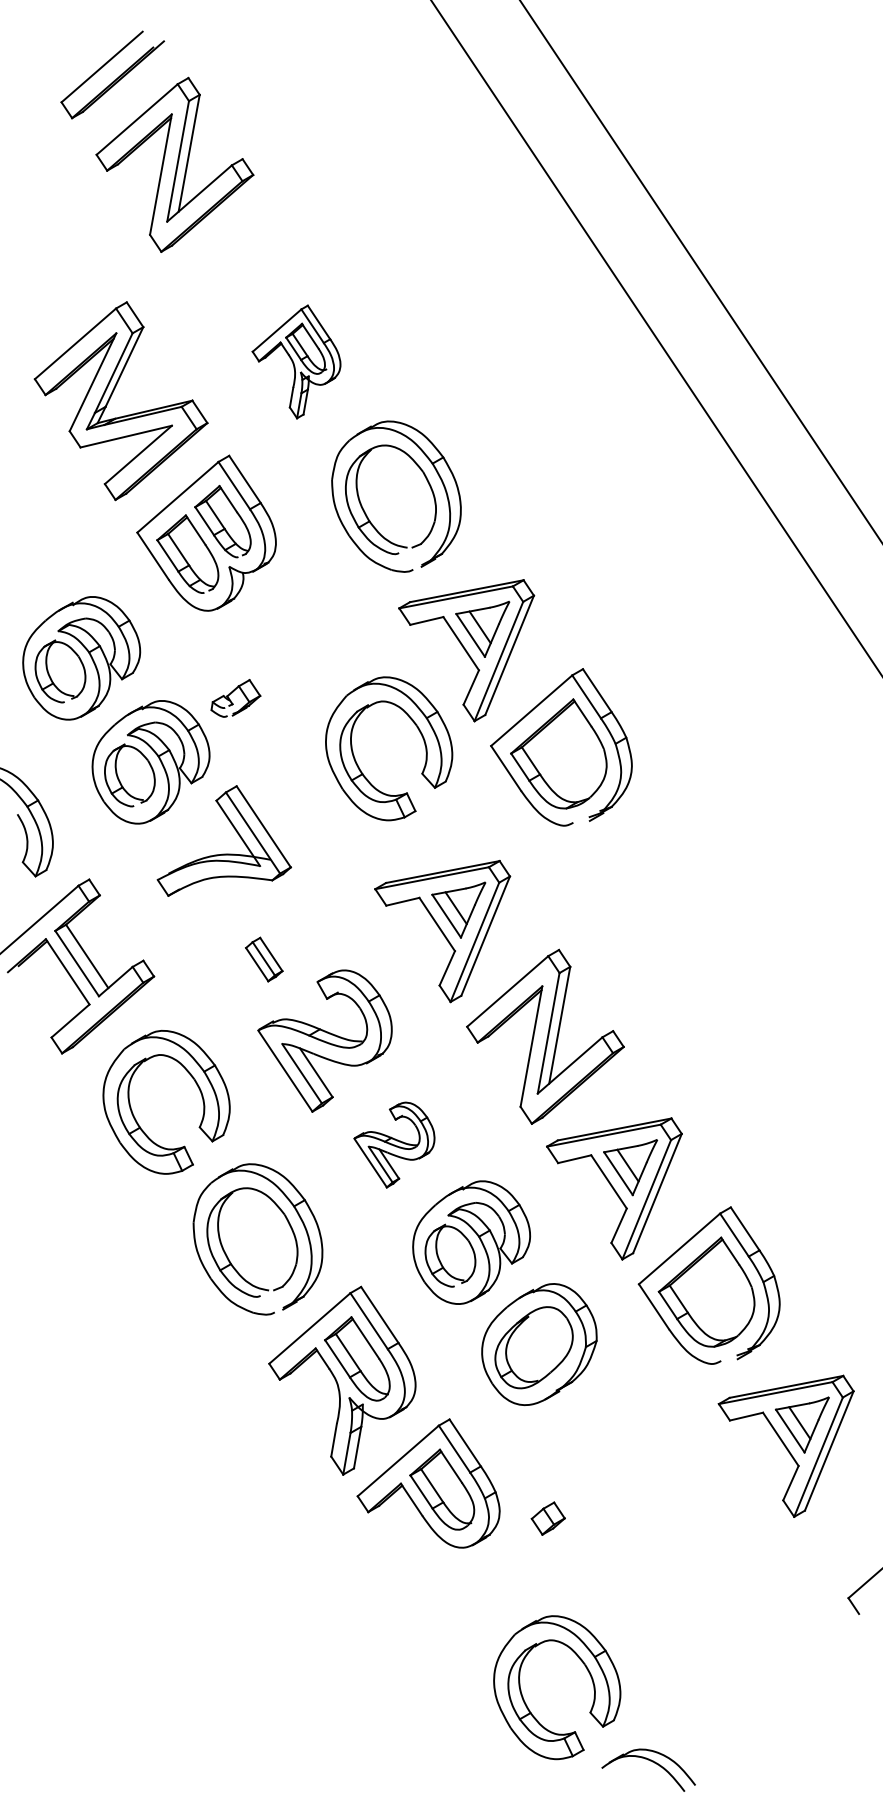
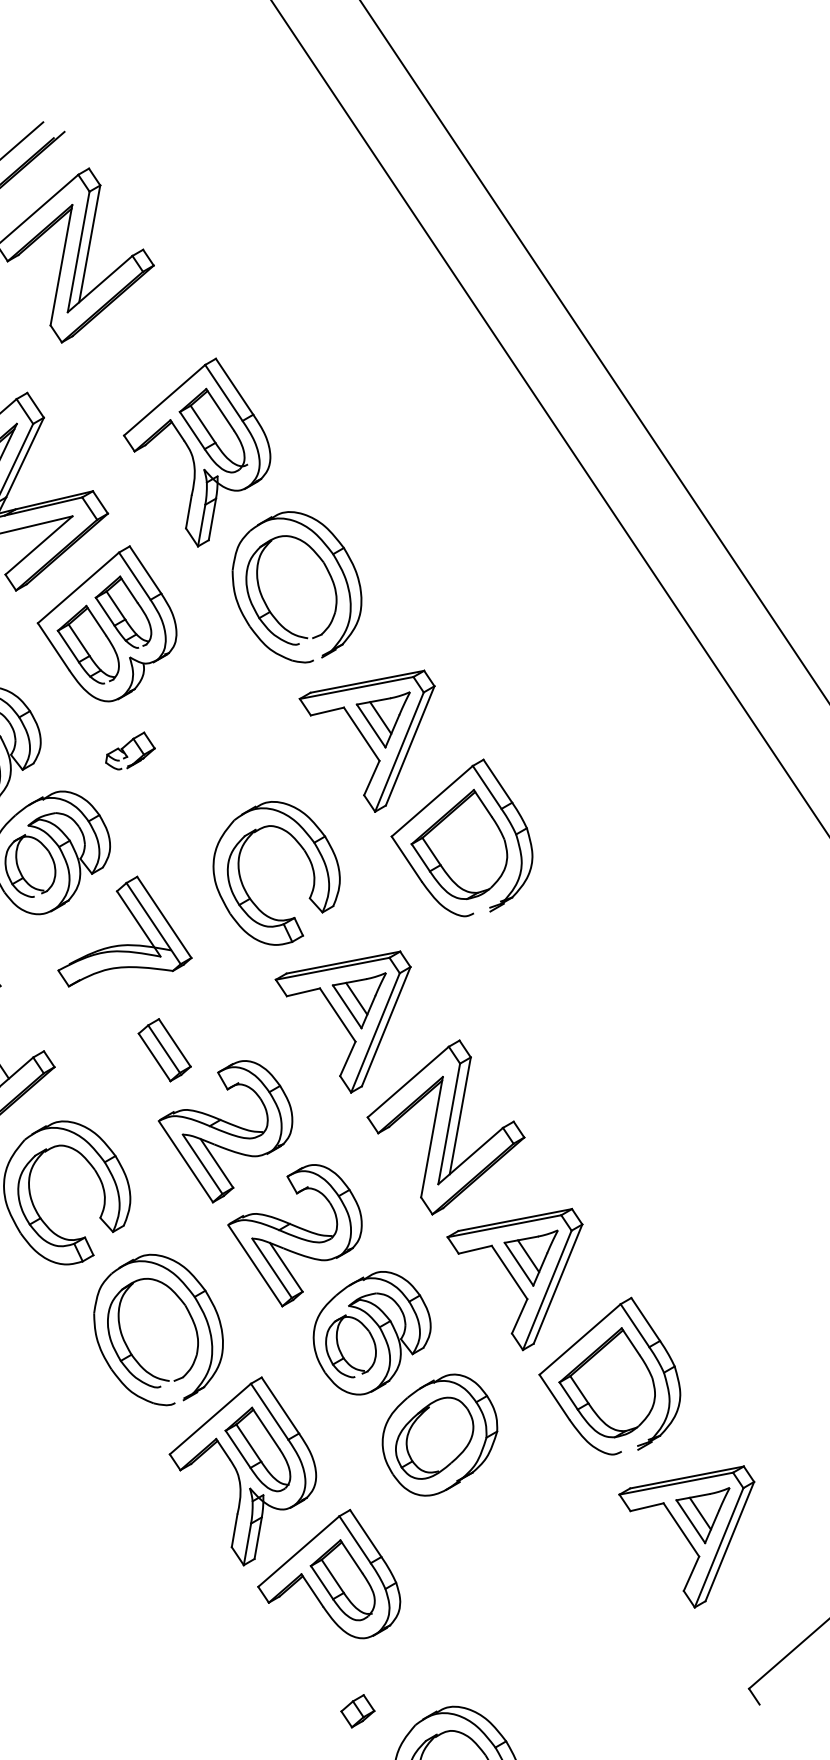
part: (296, 361) -> (197, 452), size x1.67
part: (235, 698) -> (130, 751), moved
part: (419, 732) -> (307, 857), moved
part: (264, 959) -> (165, 1050), size x1.43
part: (394, 1144) -> (295, 1235), size x1.67
part: (547, 1518) -> (357, 1711), moved

